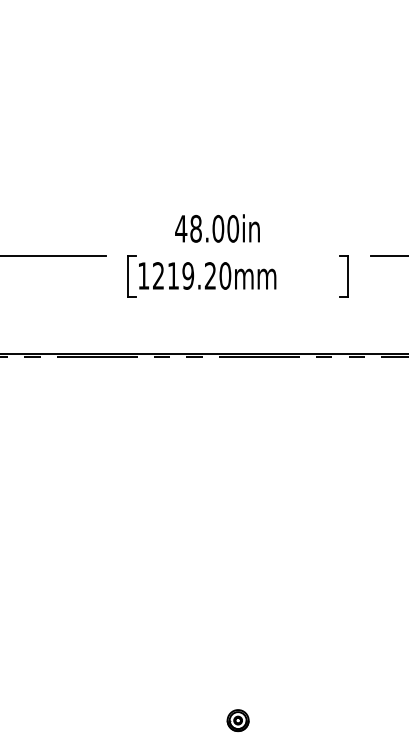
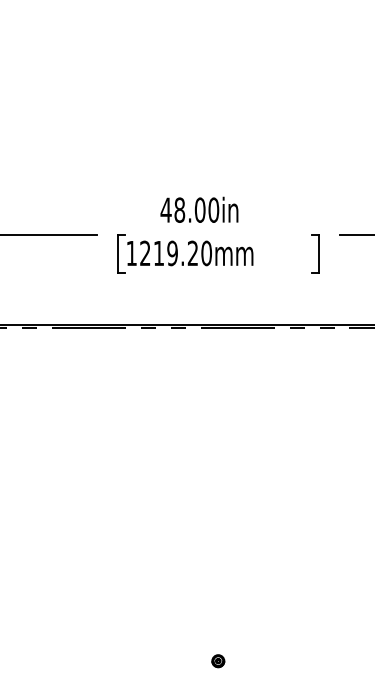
part: (237, 719) -> (217, 660), size x0.62

